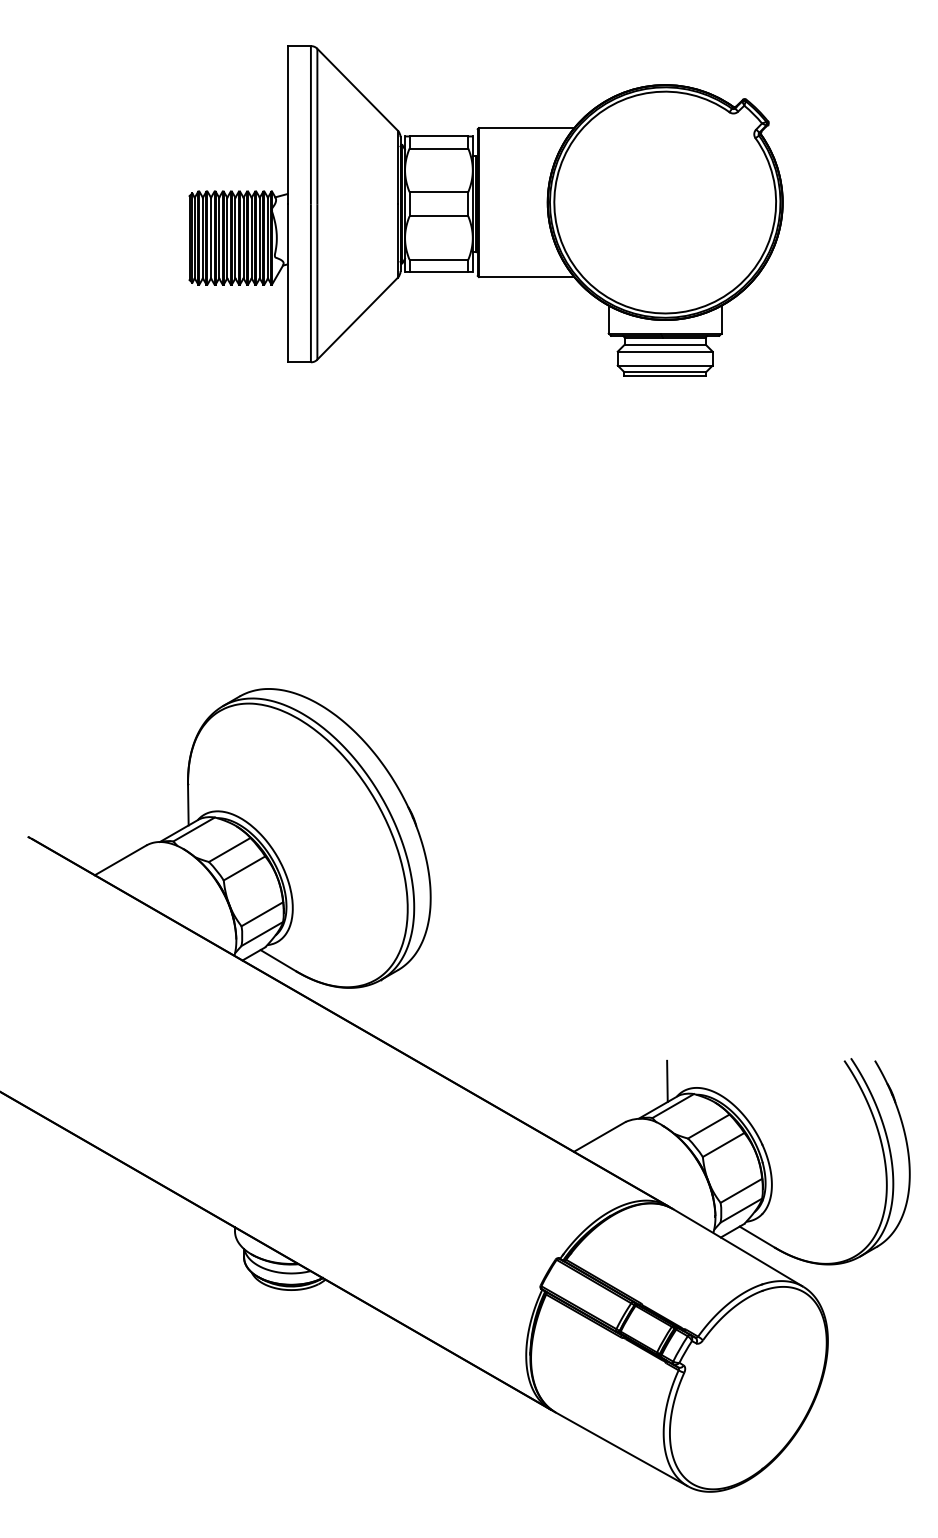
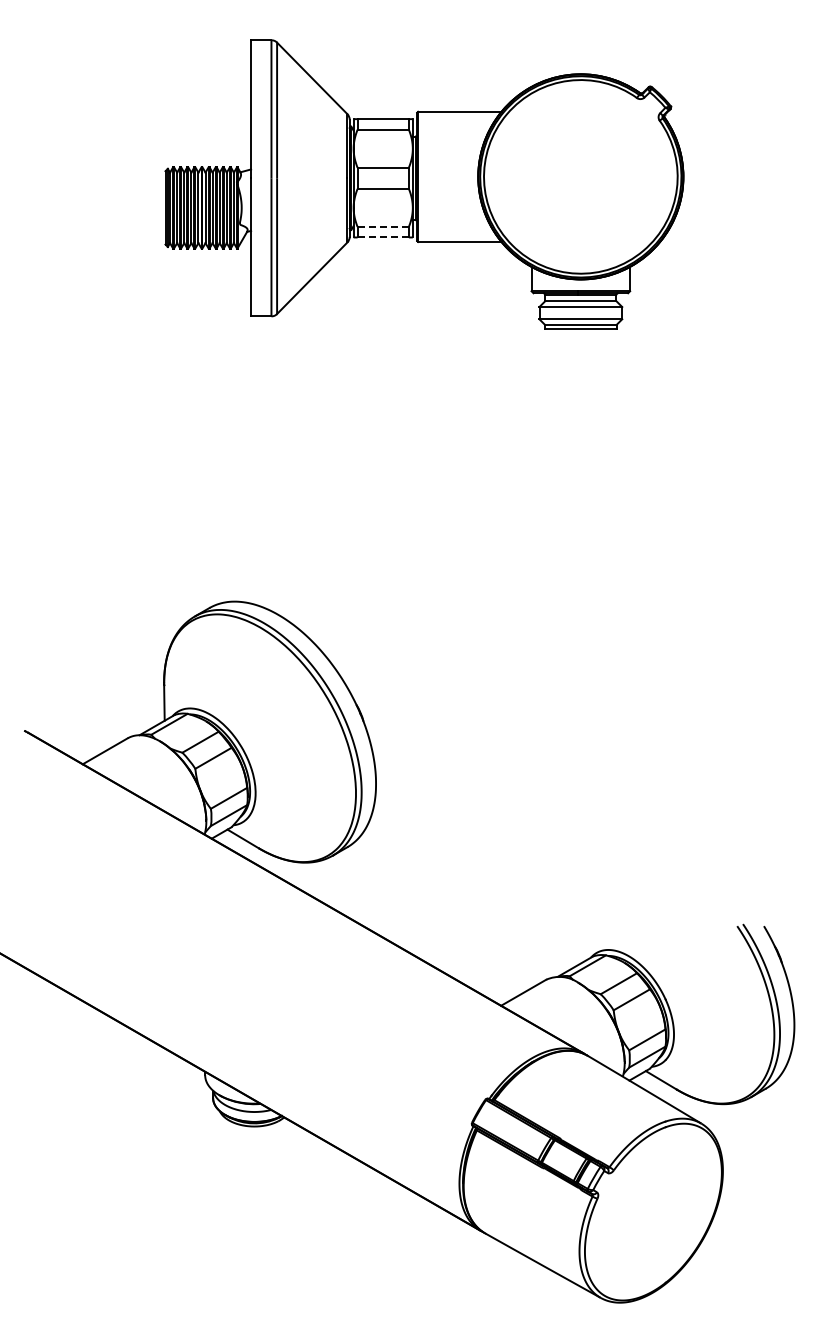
line: (439, 259) -> (383, 226), solid -> dashed
line: (439, 271) -> (383, 237), solid -> dashed
line: (667, 1081) -> (582, 944), removed

